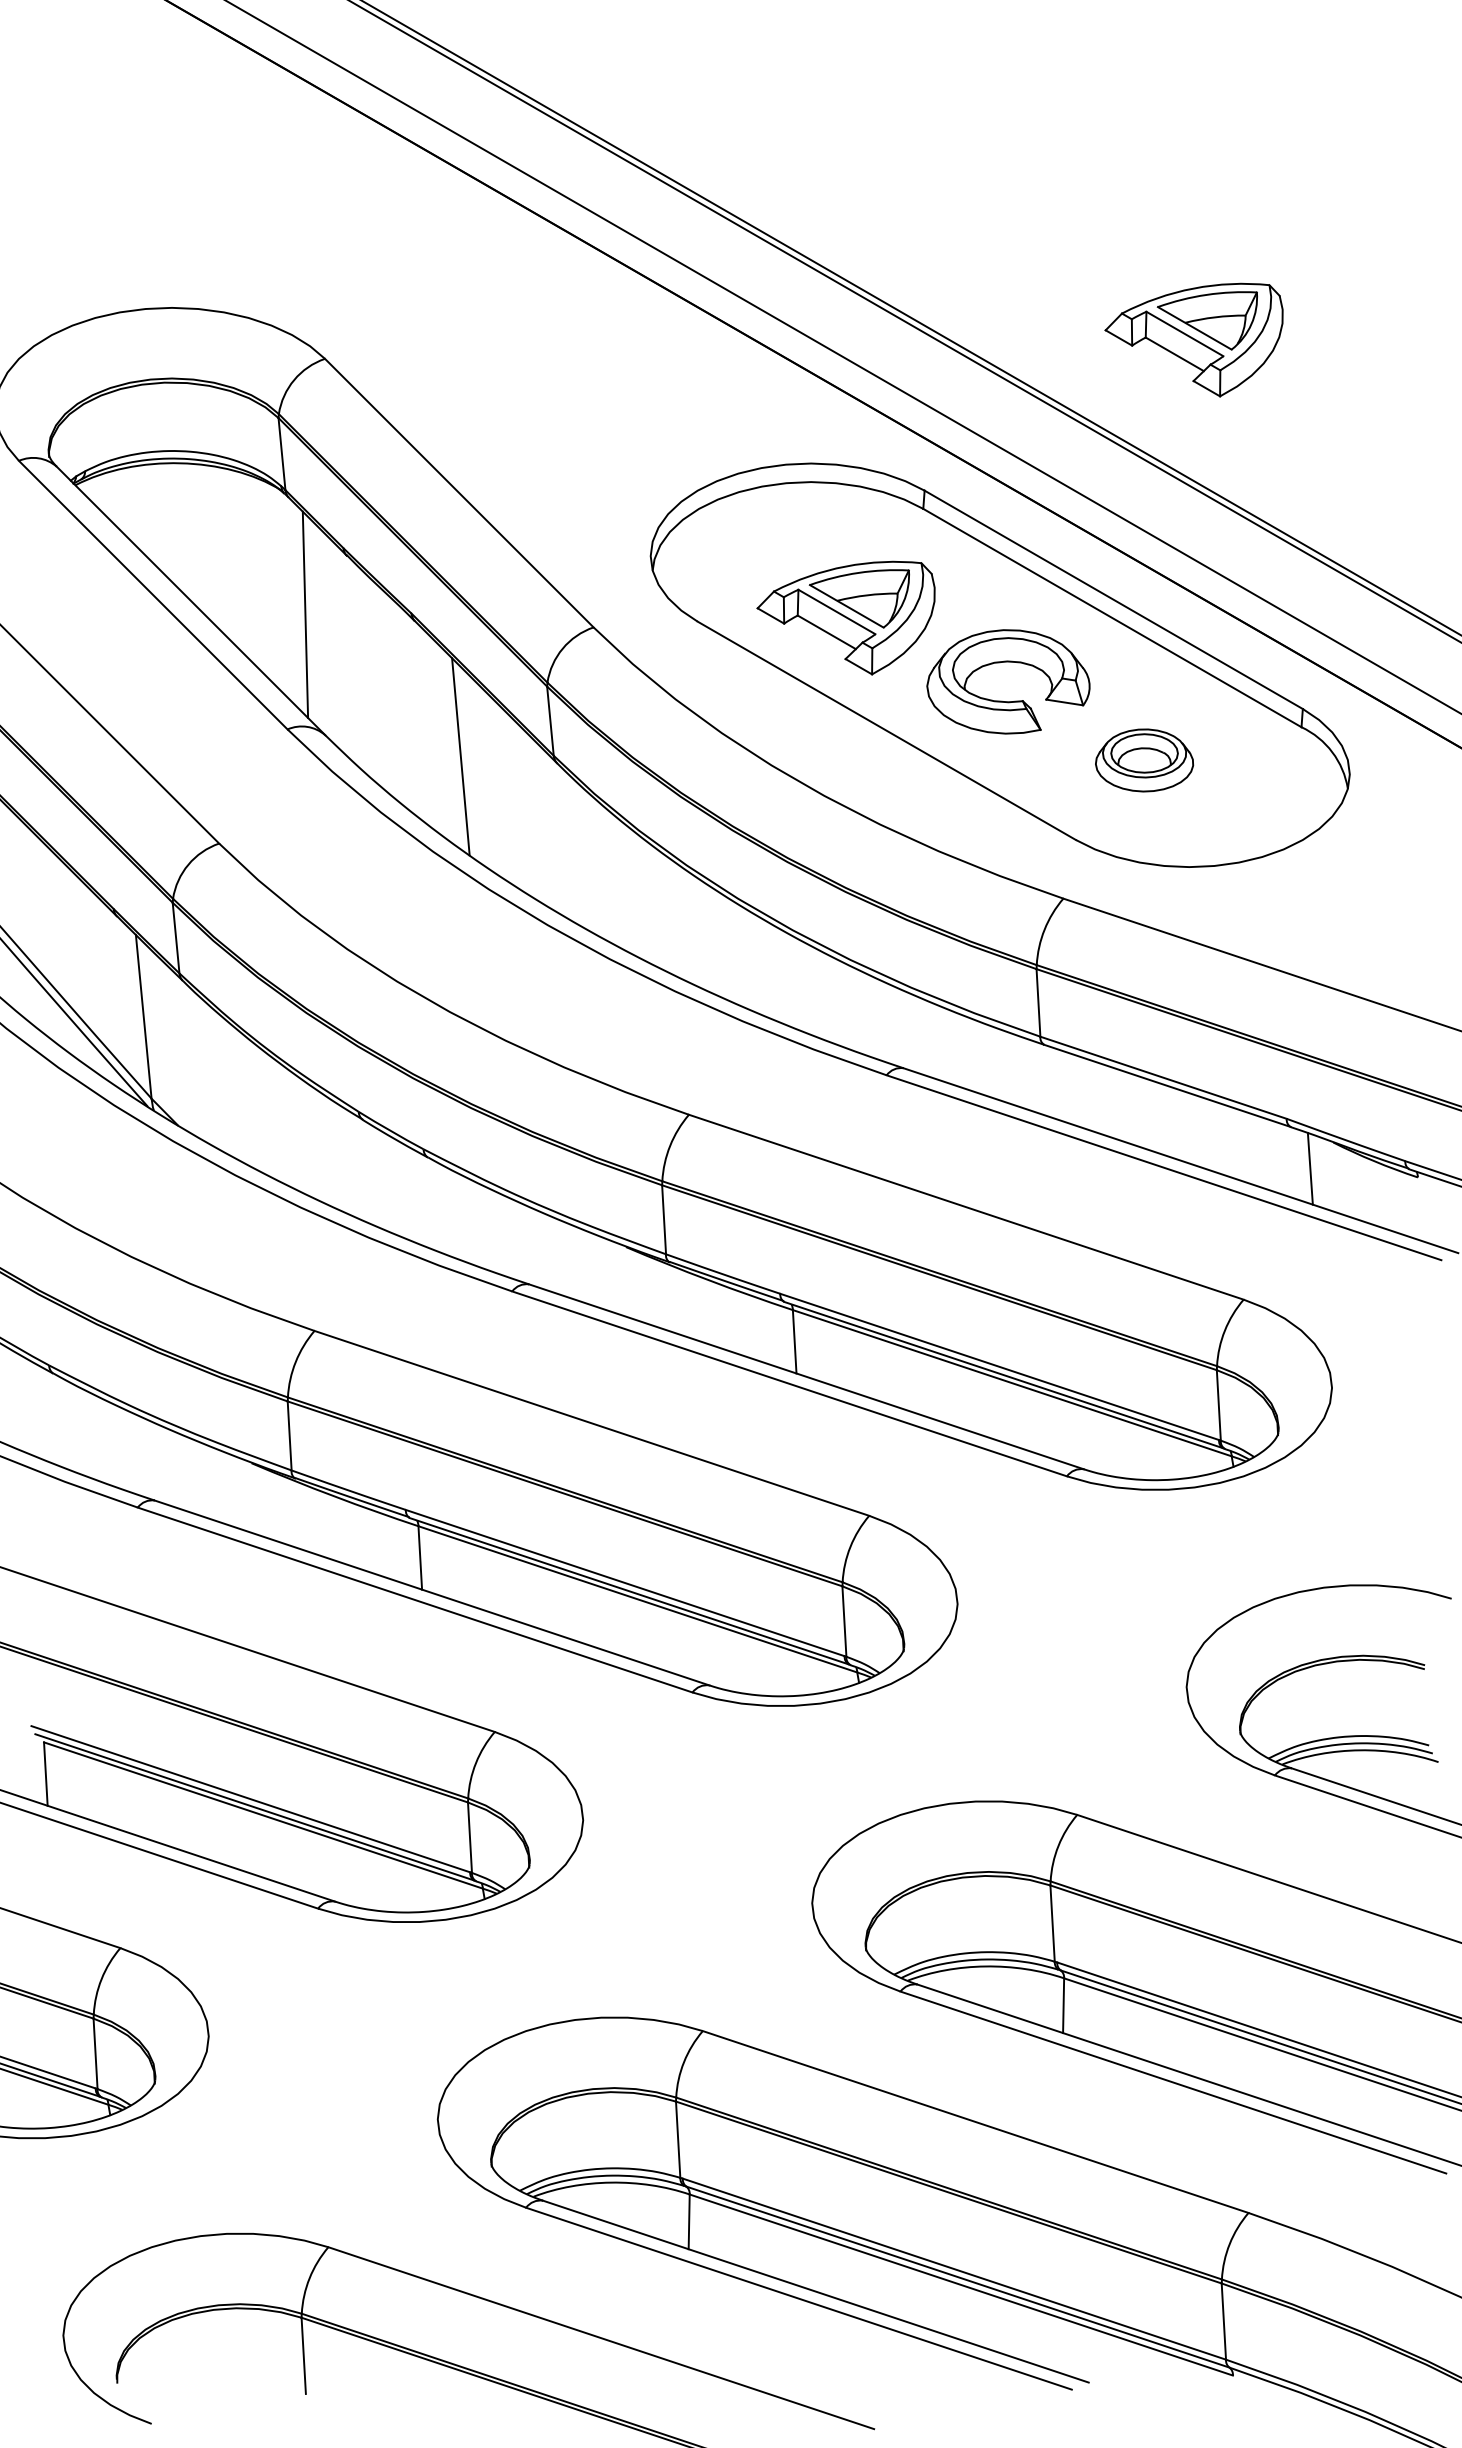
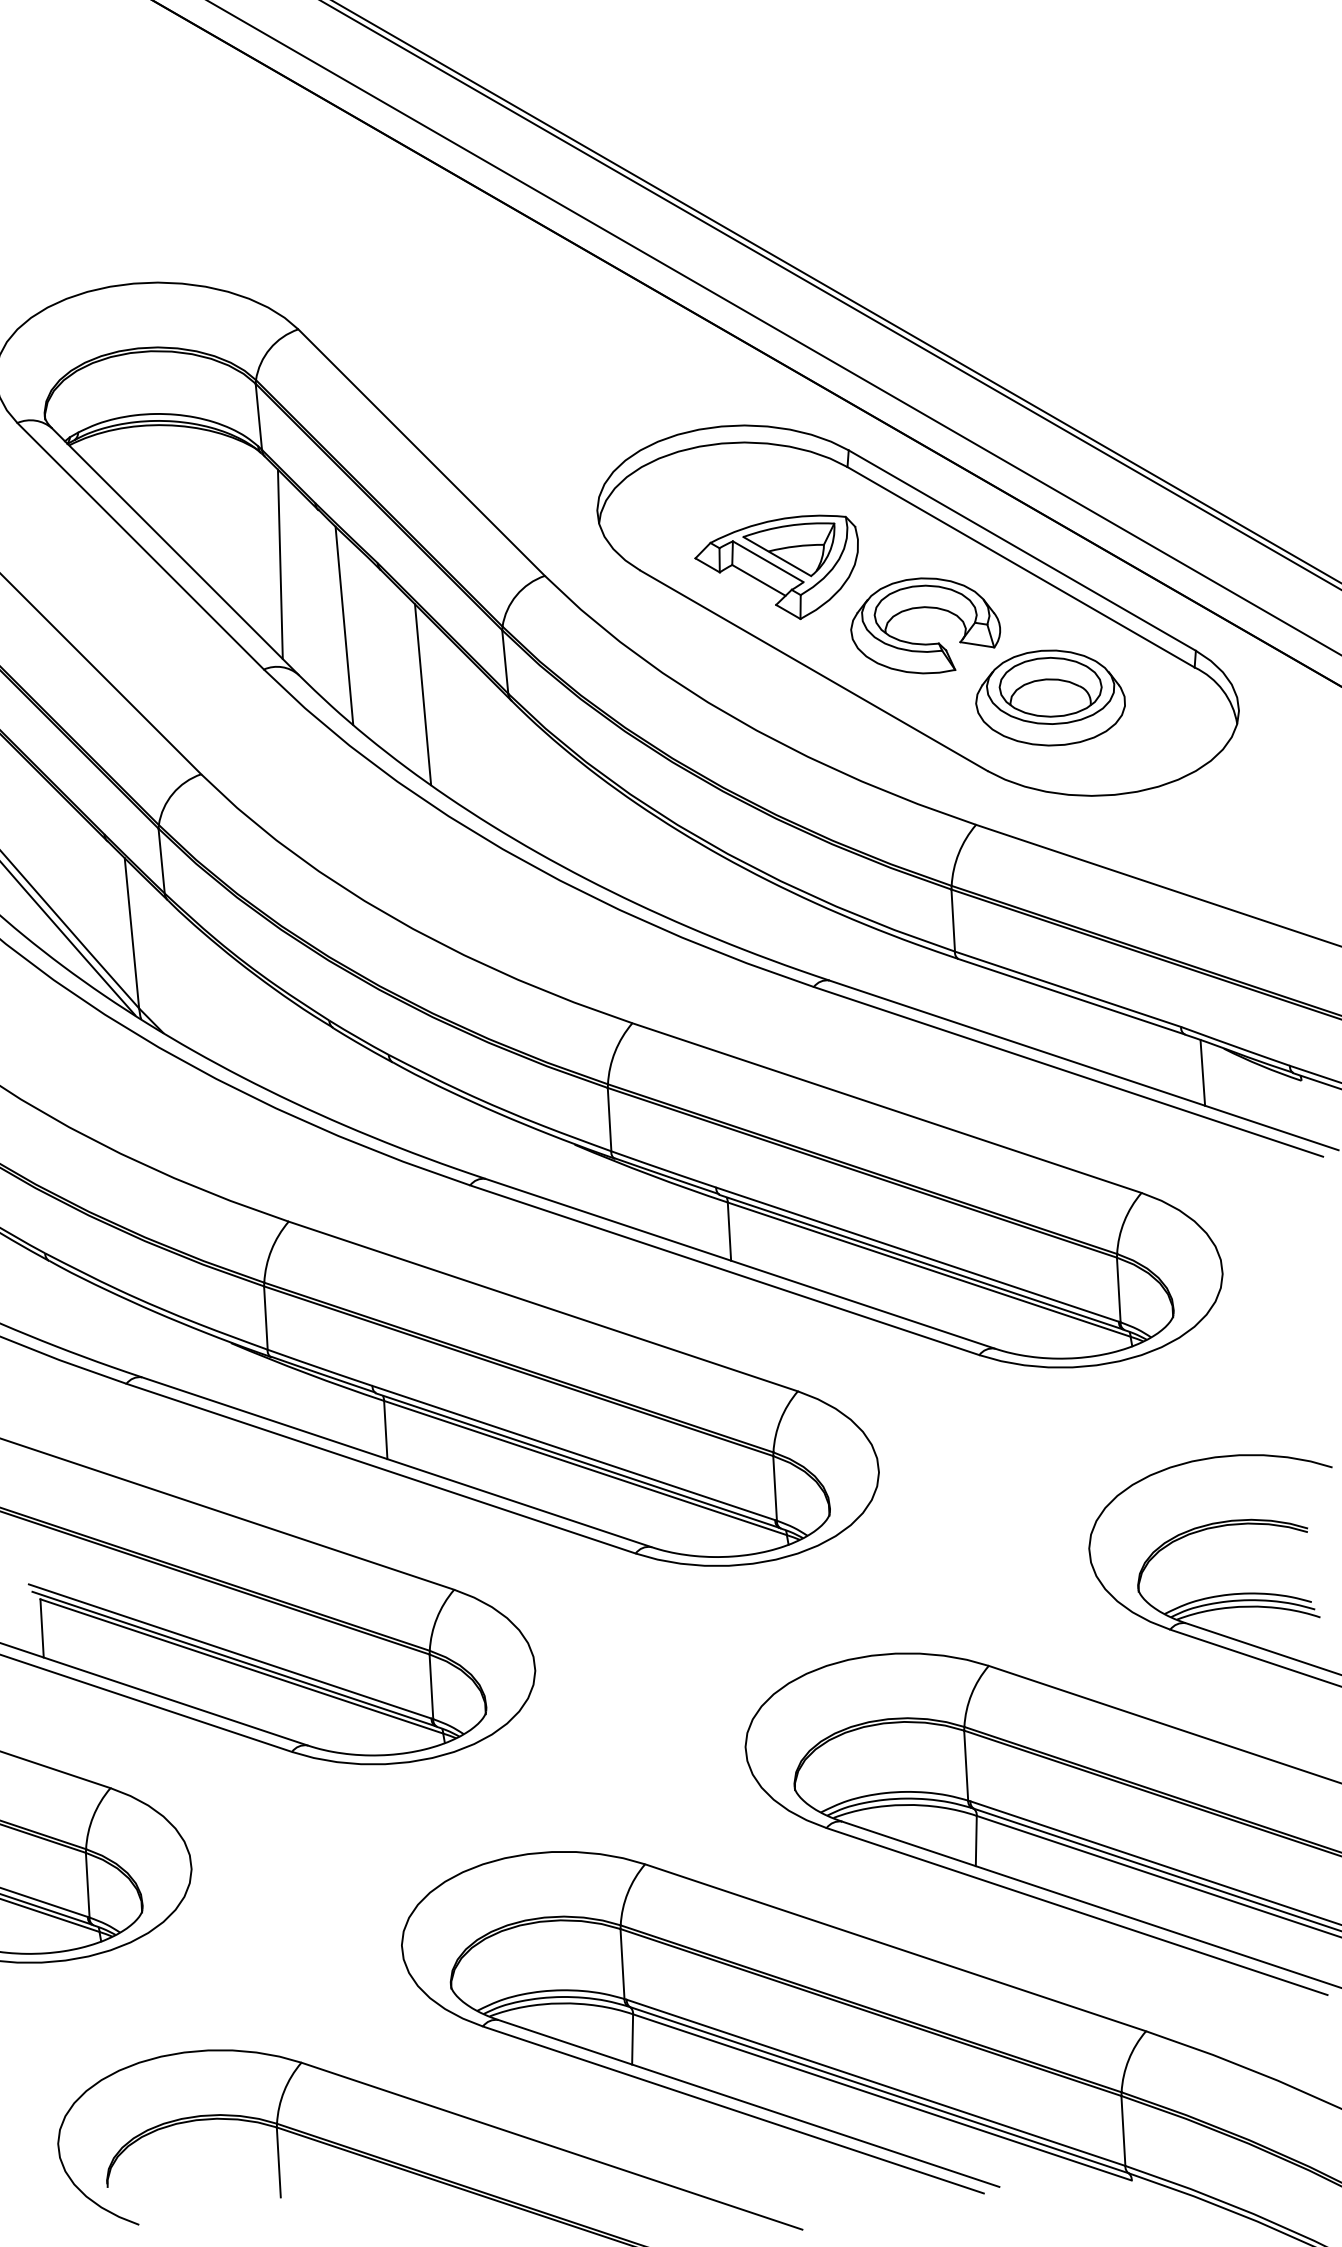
part: (1193, 339) -> (1095, 311), removed
line: (374, 681) -> (343, 625), added
part: (1144, 760) -> (1050, 698), size x1.67

